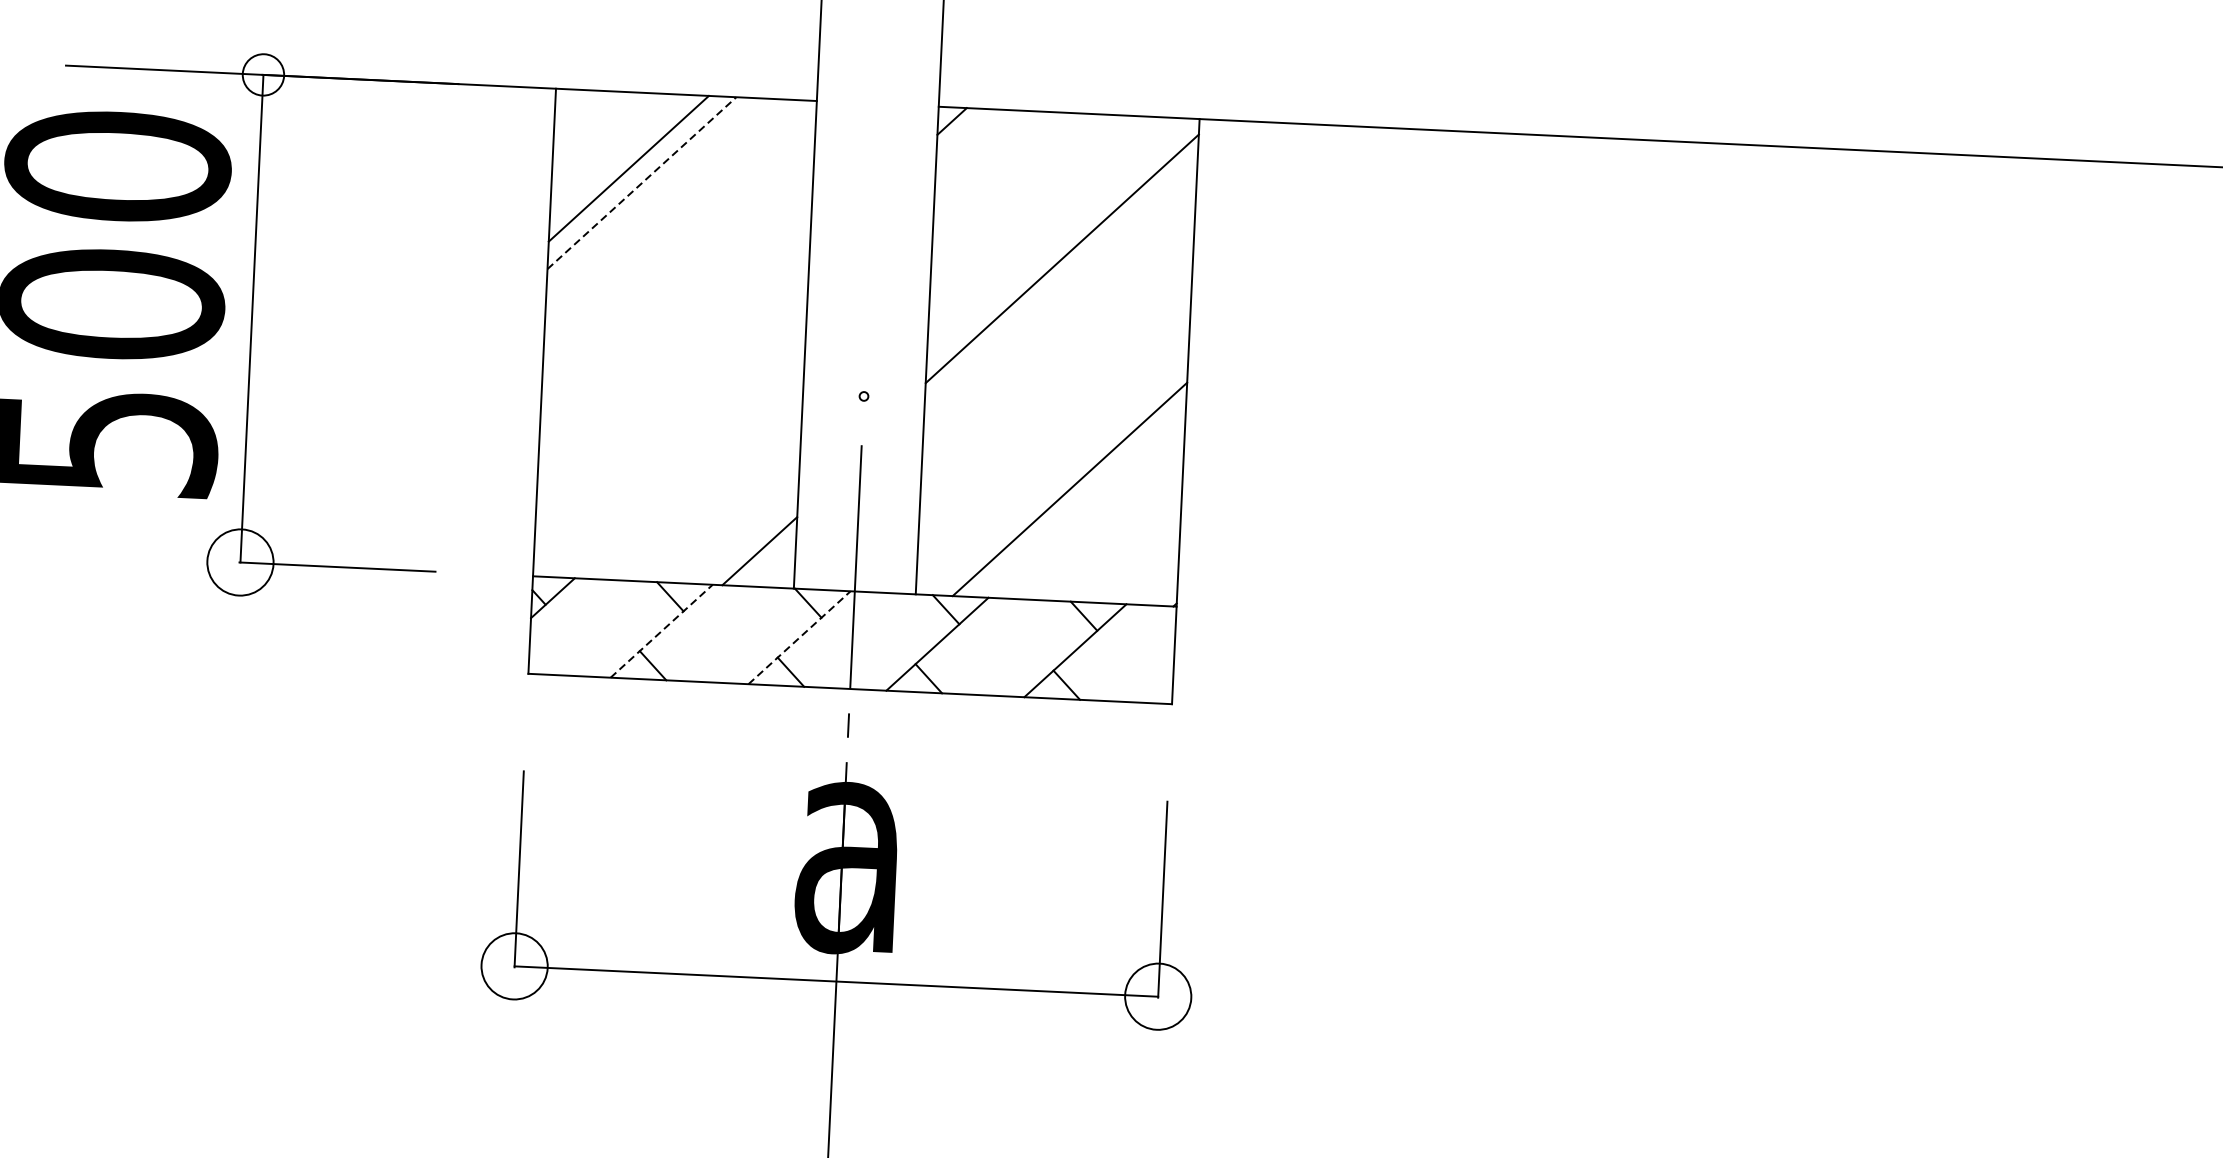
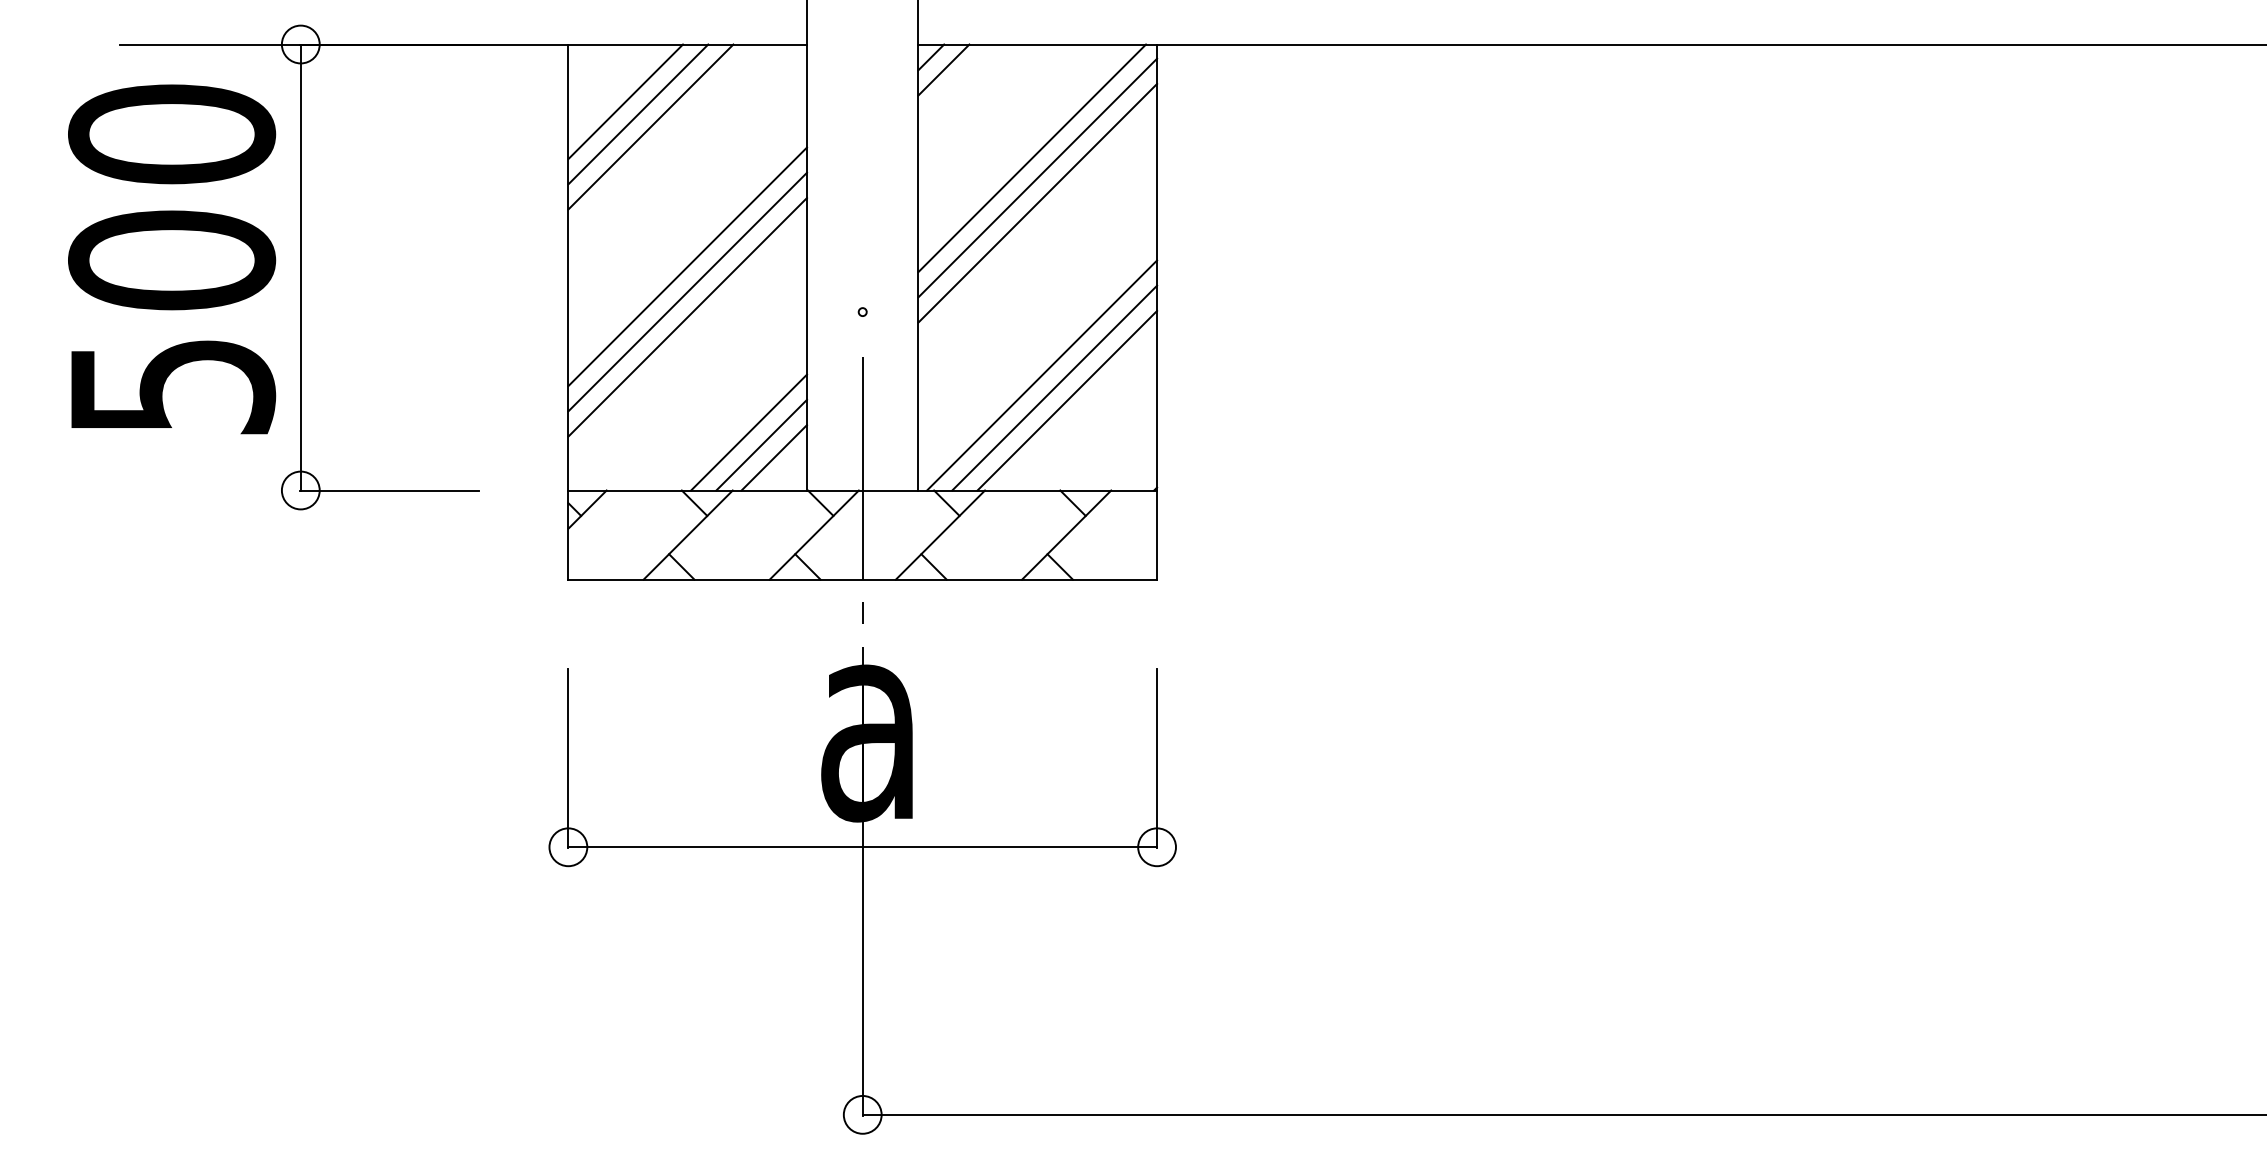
line: (964, 135) -> (943, 69), added
line: (615, 153) -> (625, 101), added
line: (641, 183) -> (650, 127), dashed -> solid
line: (1057, 237) -> (1032, 158), added
line: (1060, 285) -> (1037, 202), added
line: (674, 337) -> (687, 266), added
line: (673, 364) -> (687, 291), added
line: (672, 393) -> (687, 317), added
line: (1057, 475) -> (1042, 375), added
line: (1083, 503) -> (1067, 400), added
line: (732, 522) -> (748, 432), added
line: (746, 535) -> (761, 444), added
circle: (240, 562) -> (300, 490), size x0.62
line: (662, 630) -> (688, 534), dashed -> solid
line: (799, 637) -> (814, 534), dashed -> solid
circle: (514, 966) -> (568, 847), size x0.62
circle: (1157, 996) -> (1156, 847), size x0.62

